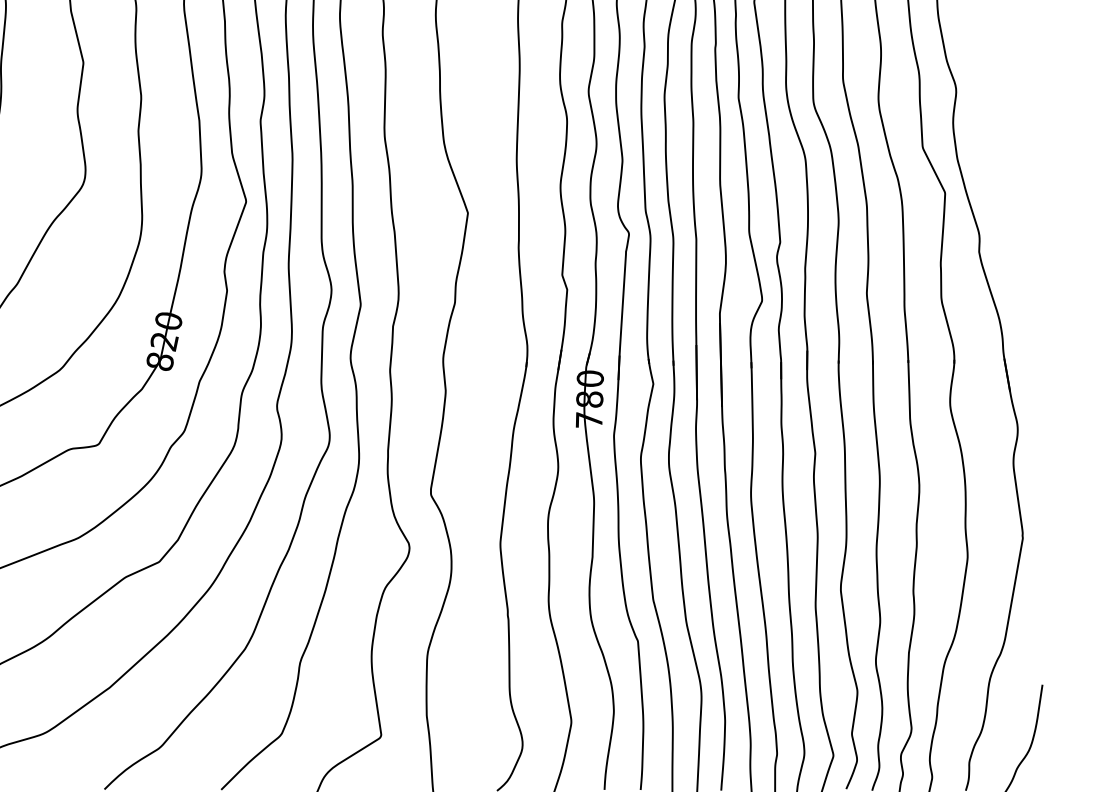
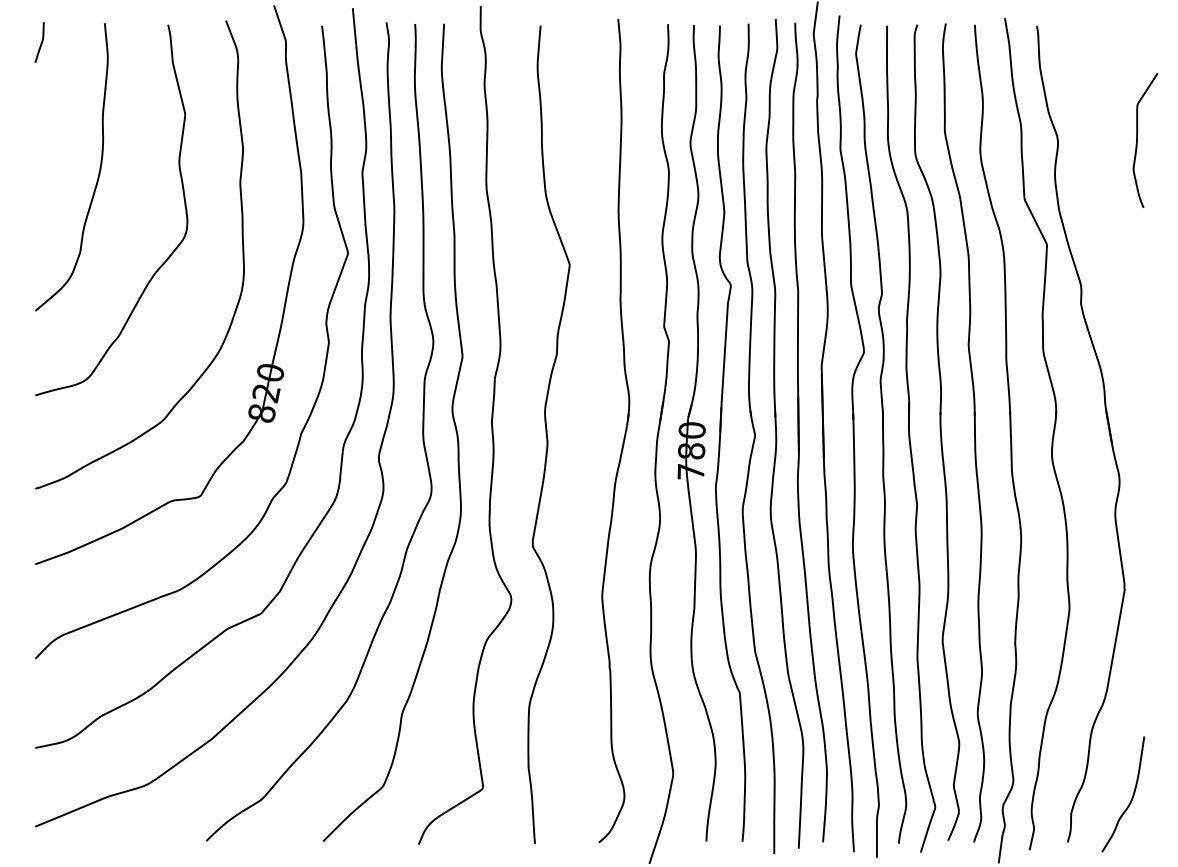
curve: (1035, 88) -> (1137, 140), added

